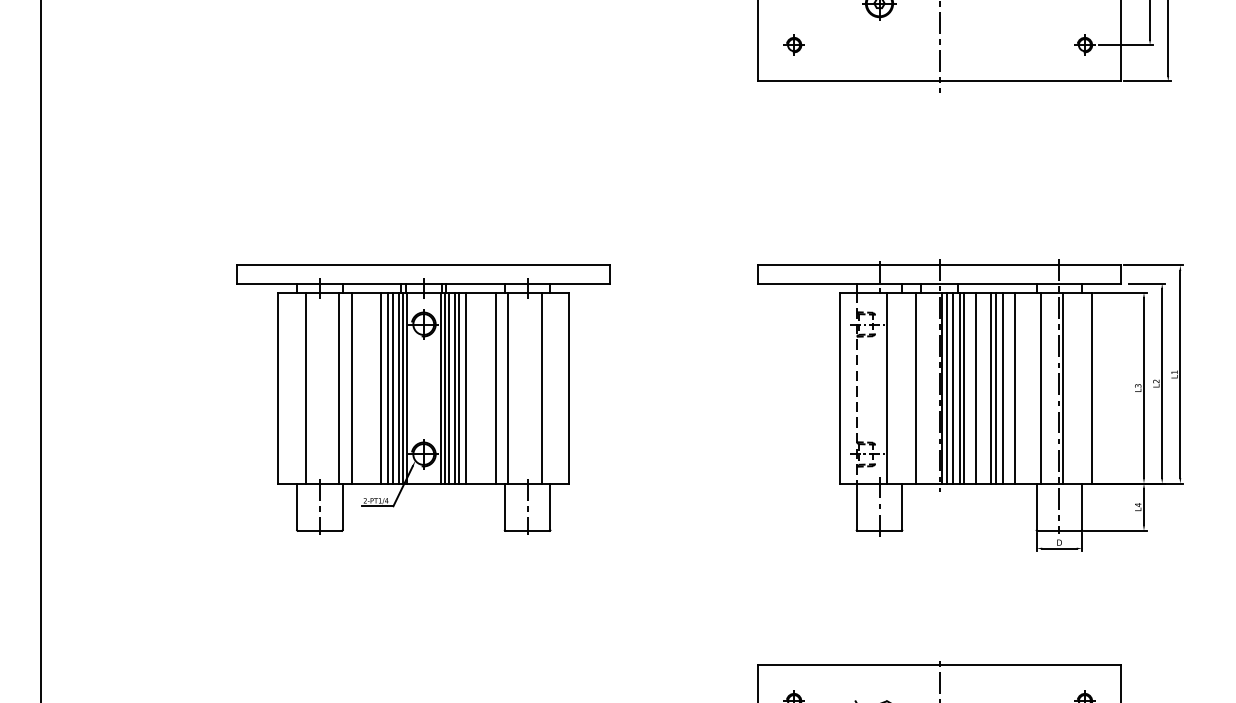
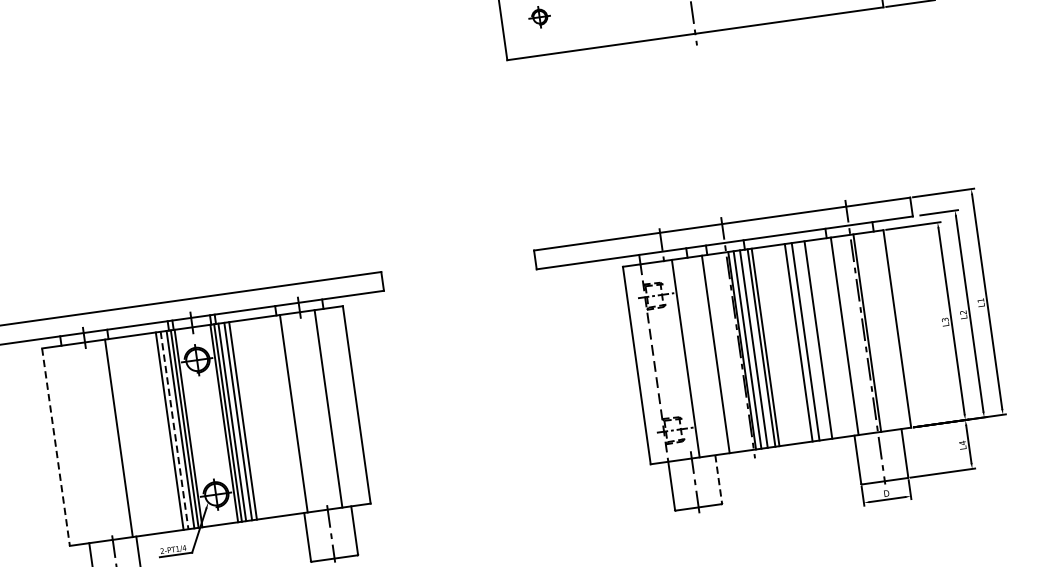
line: (305, 387) -> (83, 442), removed
line: (351, 387) -> (131, 435), removed
line: (381, 387) -> (162, 431), removed
line: (466, 387) -> (250, 419), removed
line: (495, 387) -> (280, 414), removed
line: (975, 387) -> (777, 345), removed
line: (991, 387) -> (793, 342), removed
line: (278, 388) -> (56, 447), solid -> dashed
line: (393, 388) -> (175, 430), solid -> dashed
line: (902, 507) -> (719, 479), solid -> dashed

